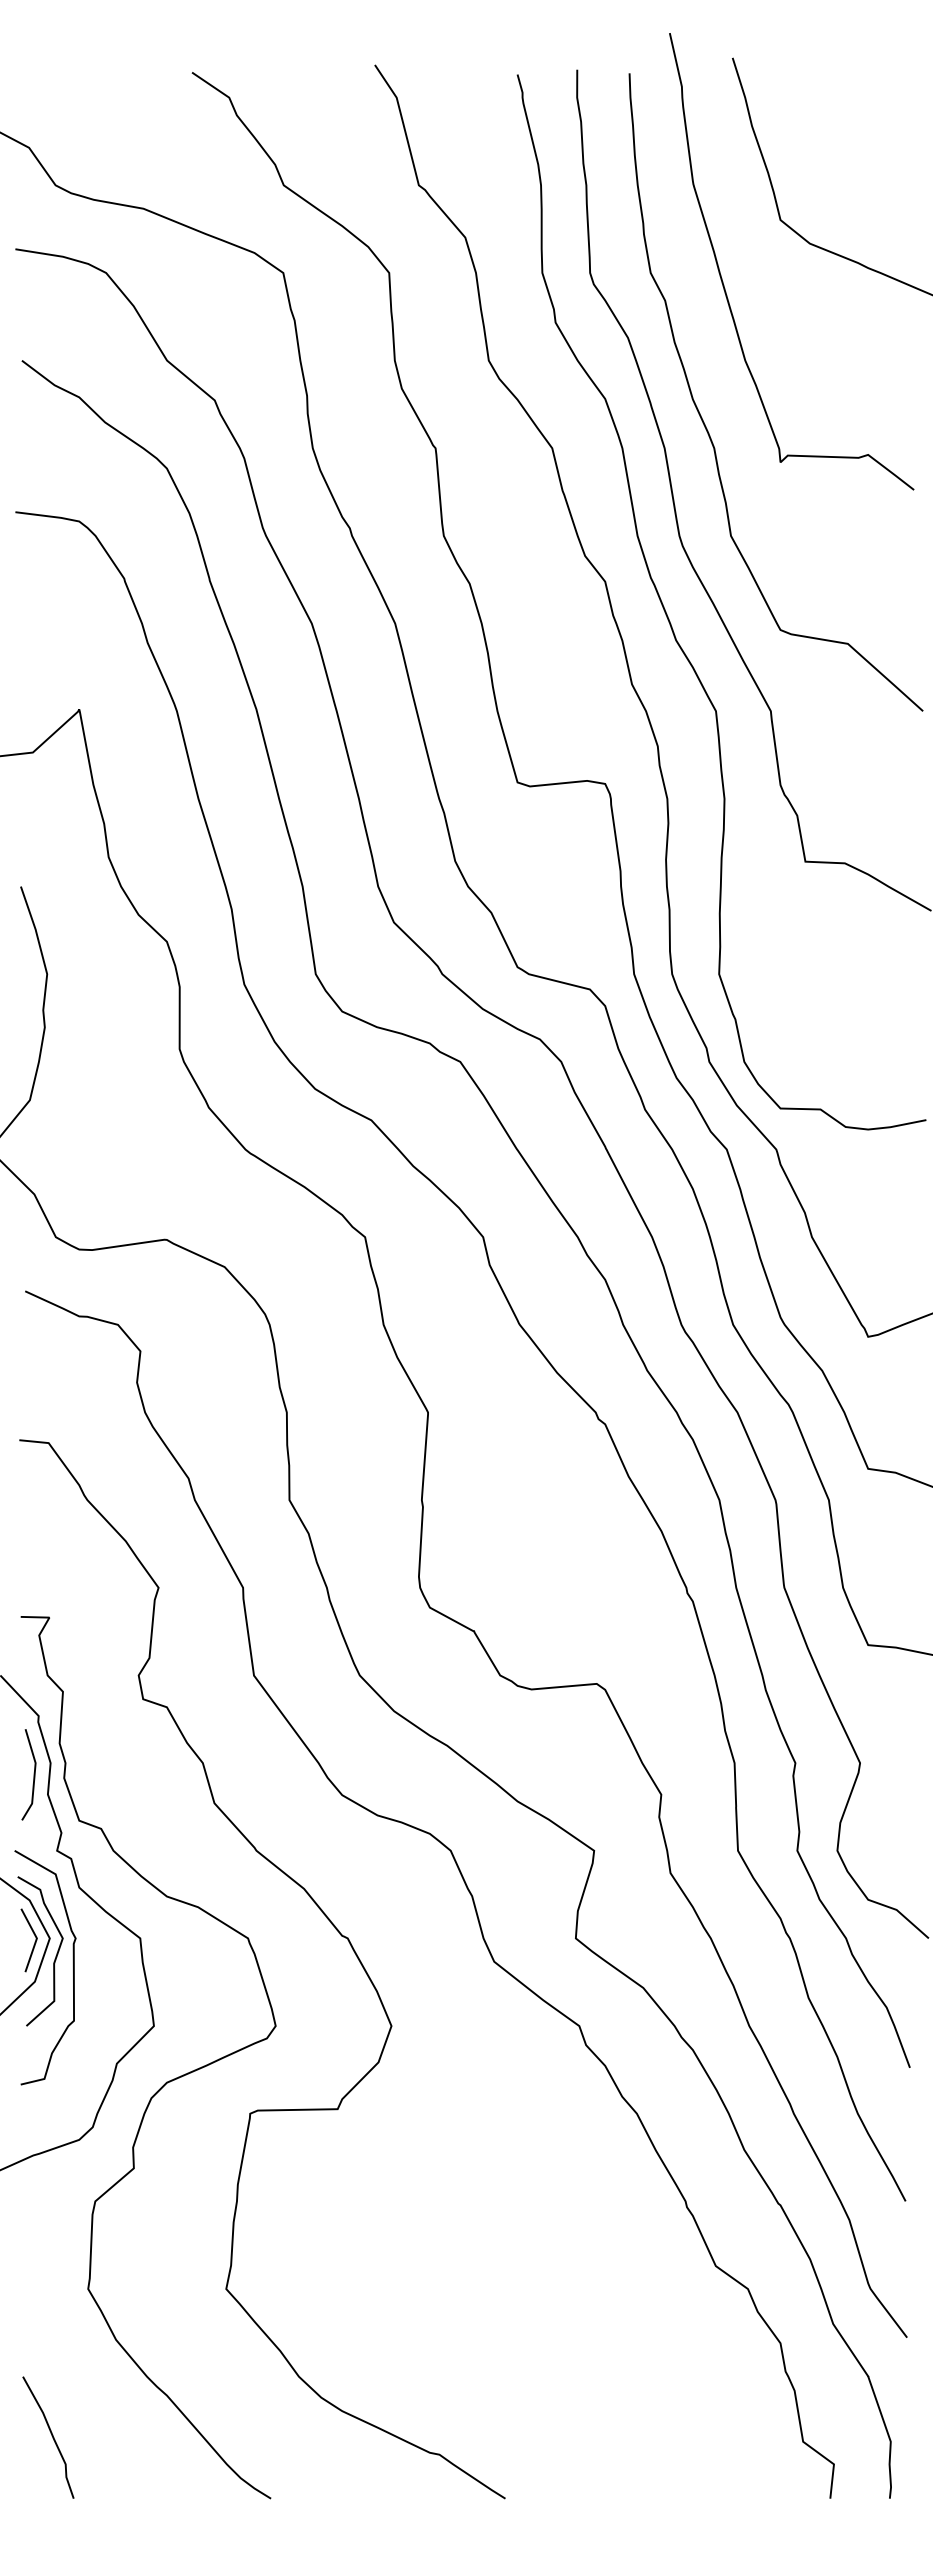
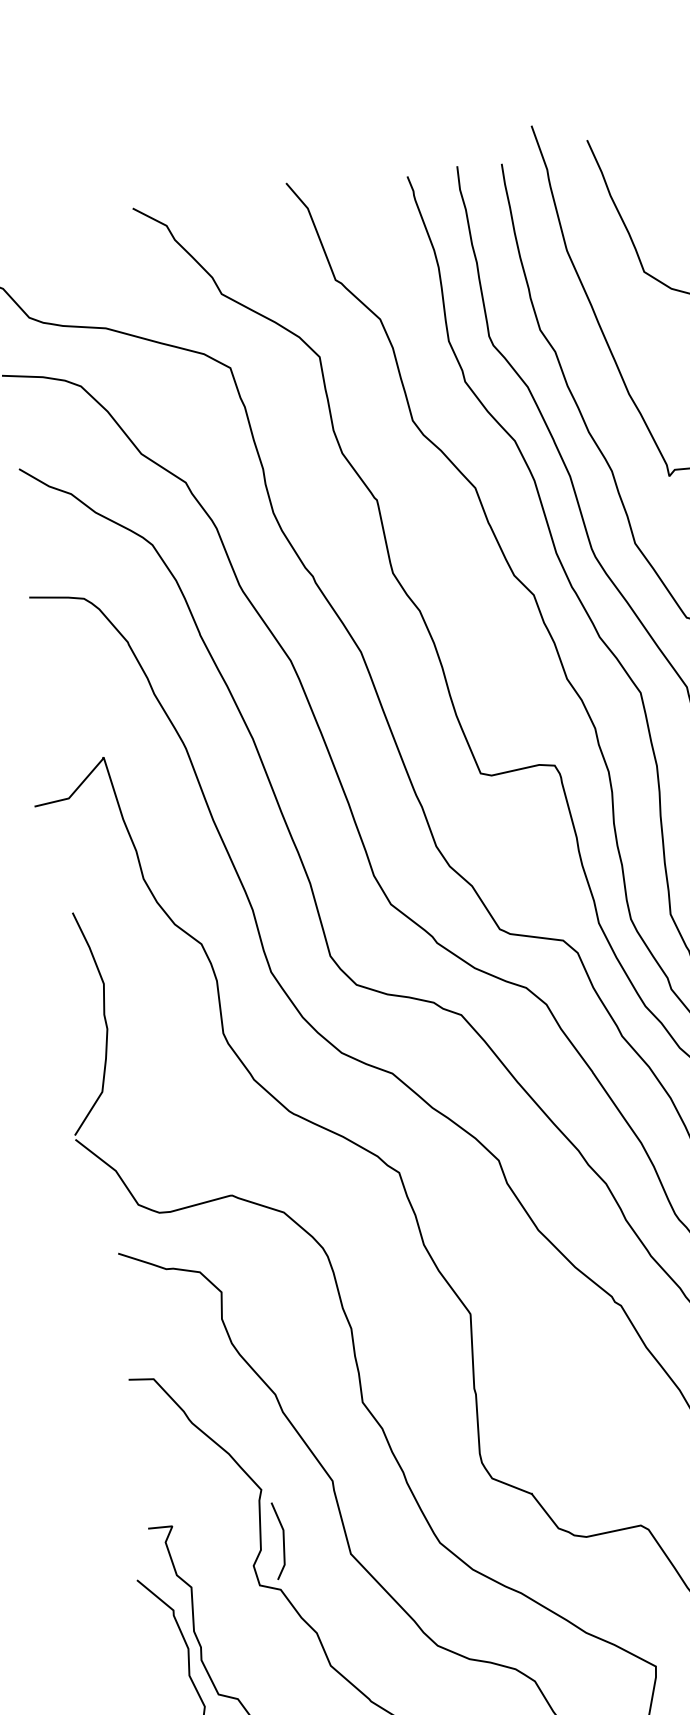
line: (33, 1774) -> (282, 1540), moved

